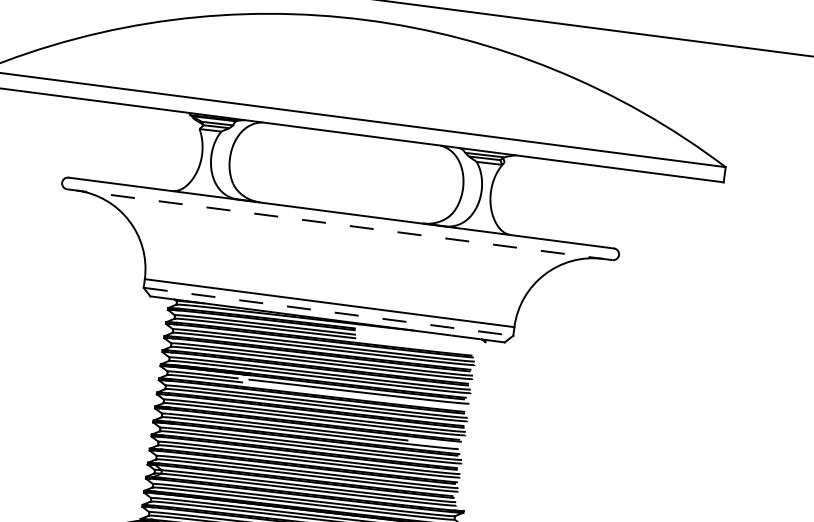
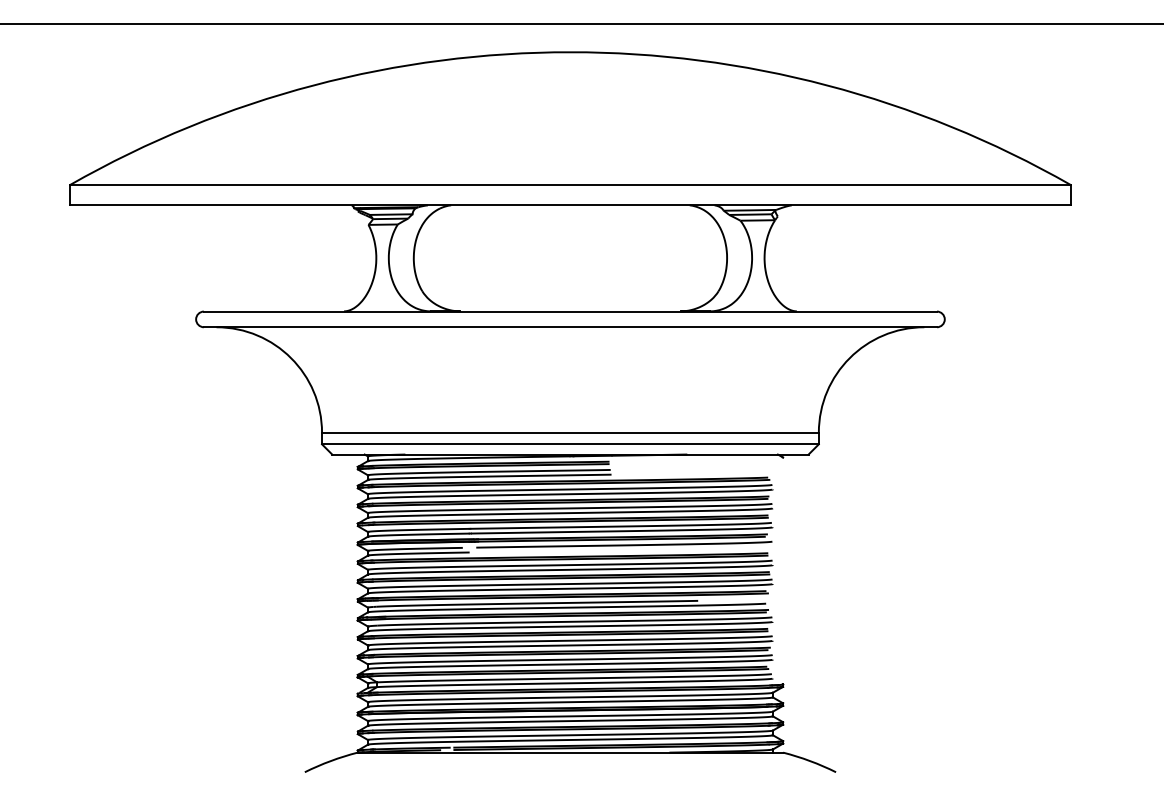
line: (339, 224) -> (570, 327), dashed -> solid
line: (328, 311) -> (570, 444), dashed -> solid

